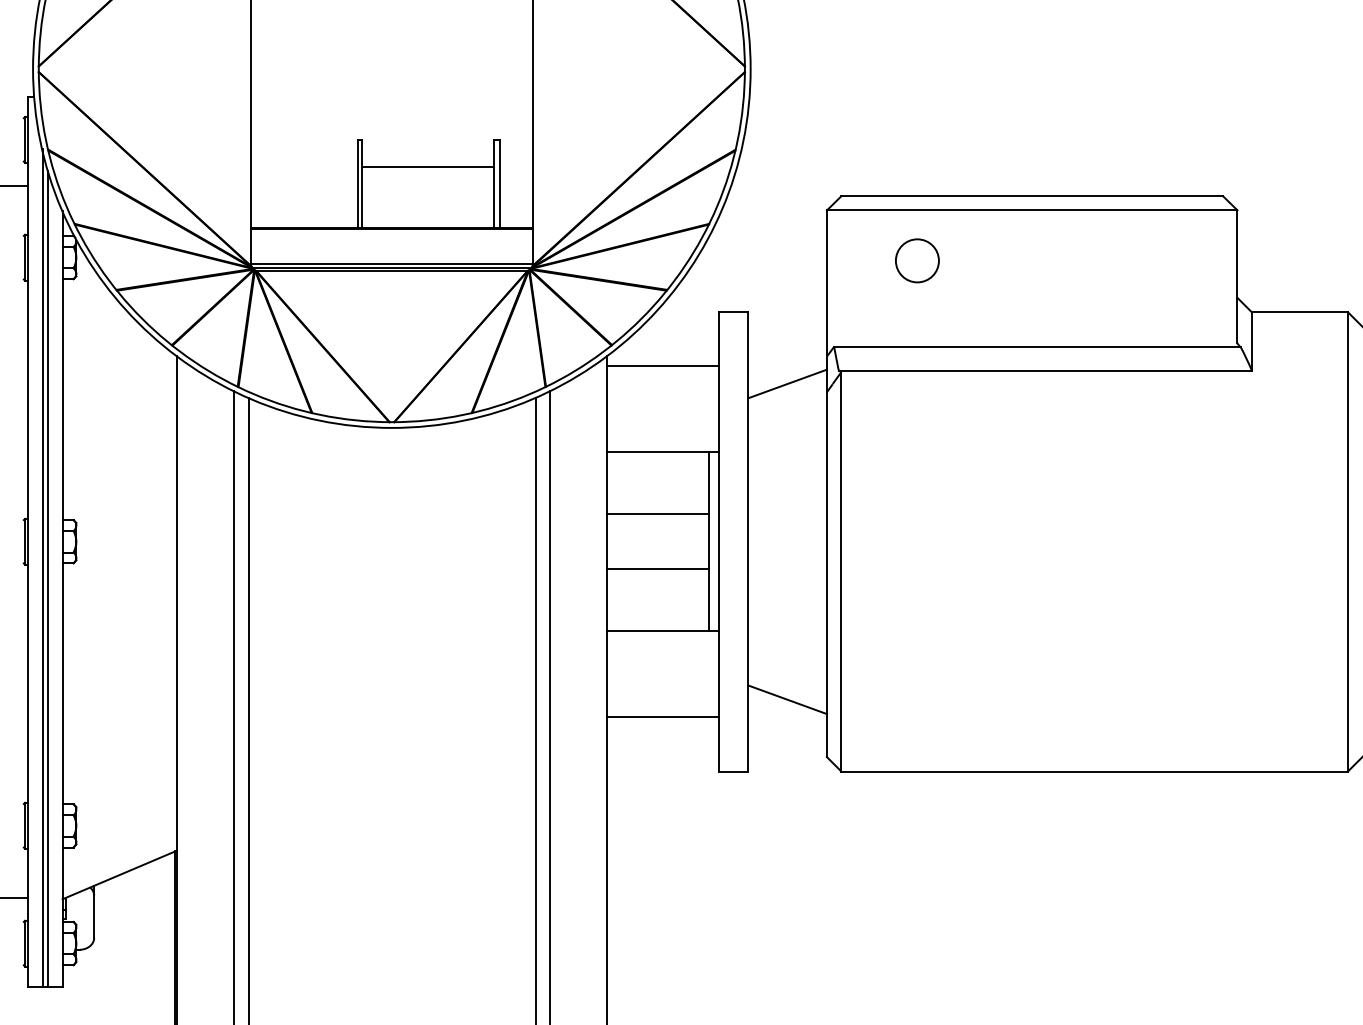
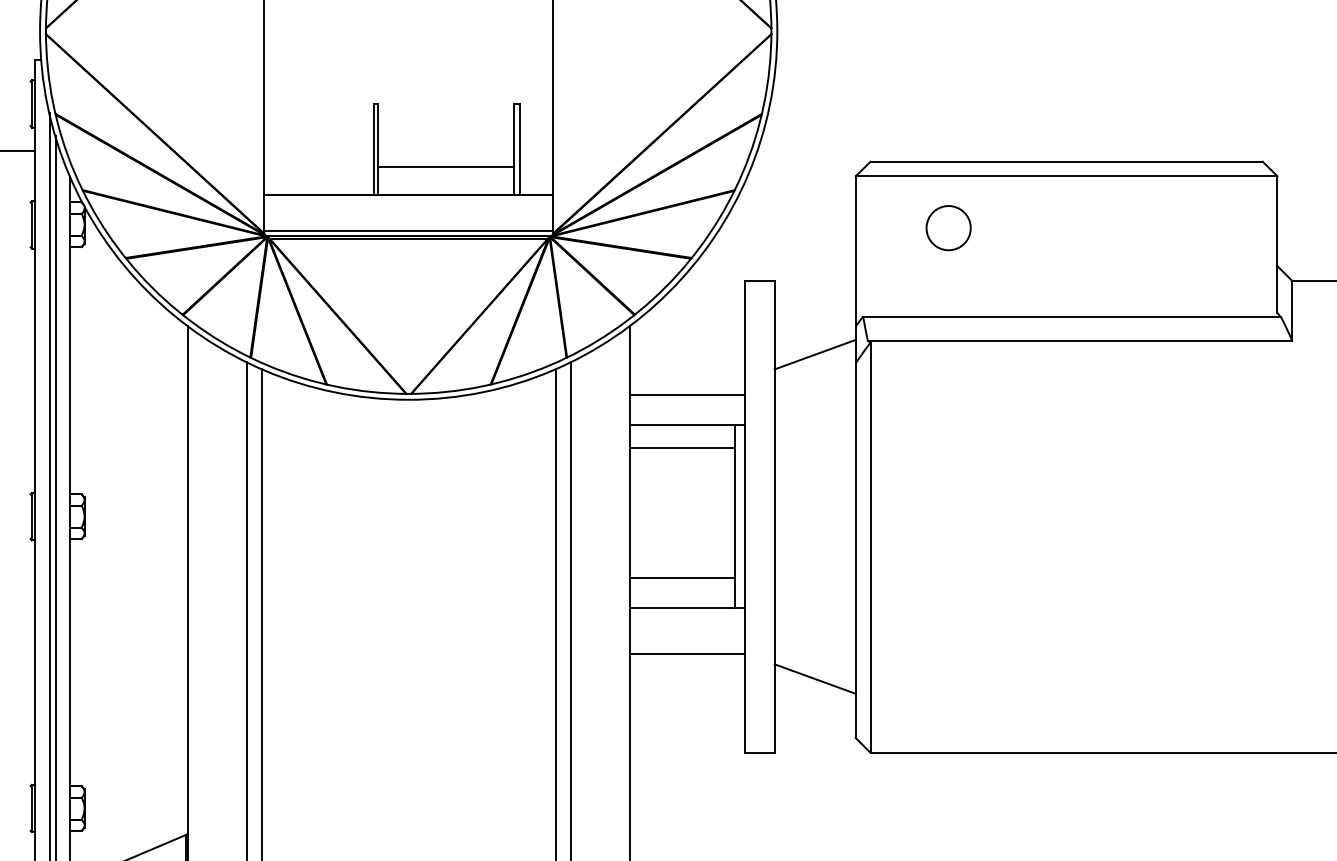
line: (428, 167) -> (446, 167), moved
line: (663, 366) -> (687, 395), moved
line: (658, 514) -> (682, 448), moved
line: (658, 568) -> (682, 578), moved
line: (663, 716) -> (687, 654), moved

